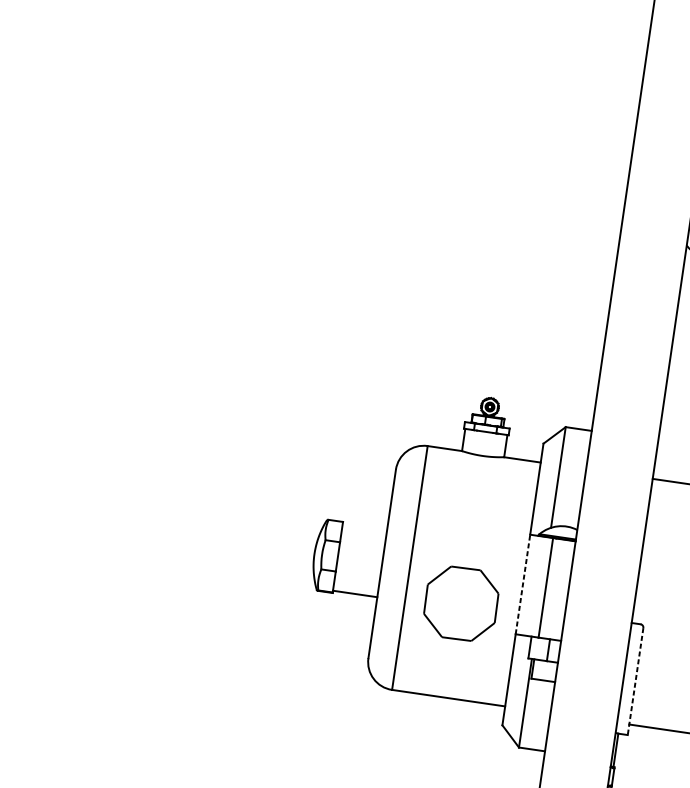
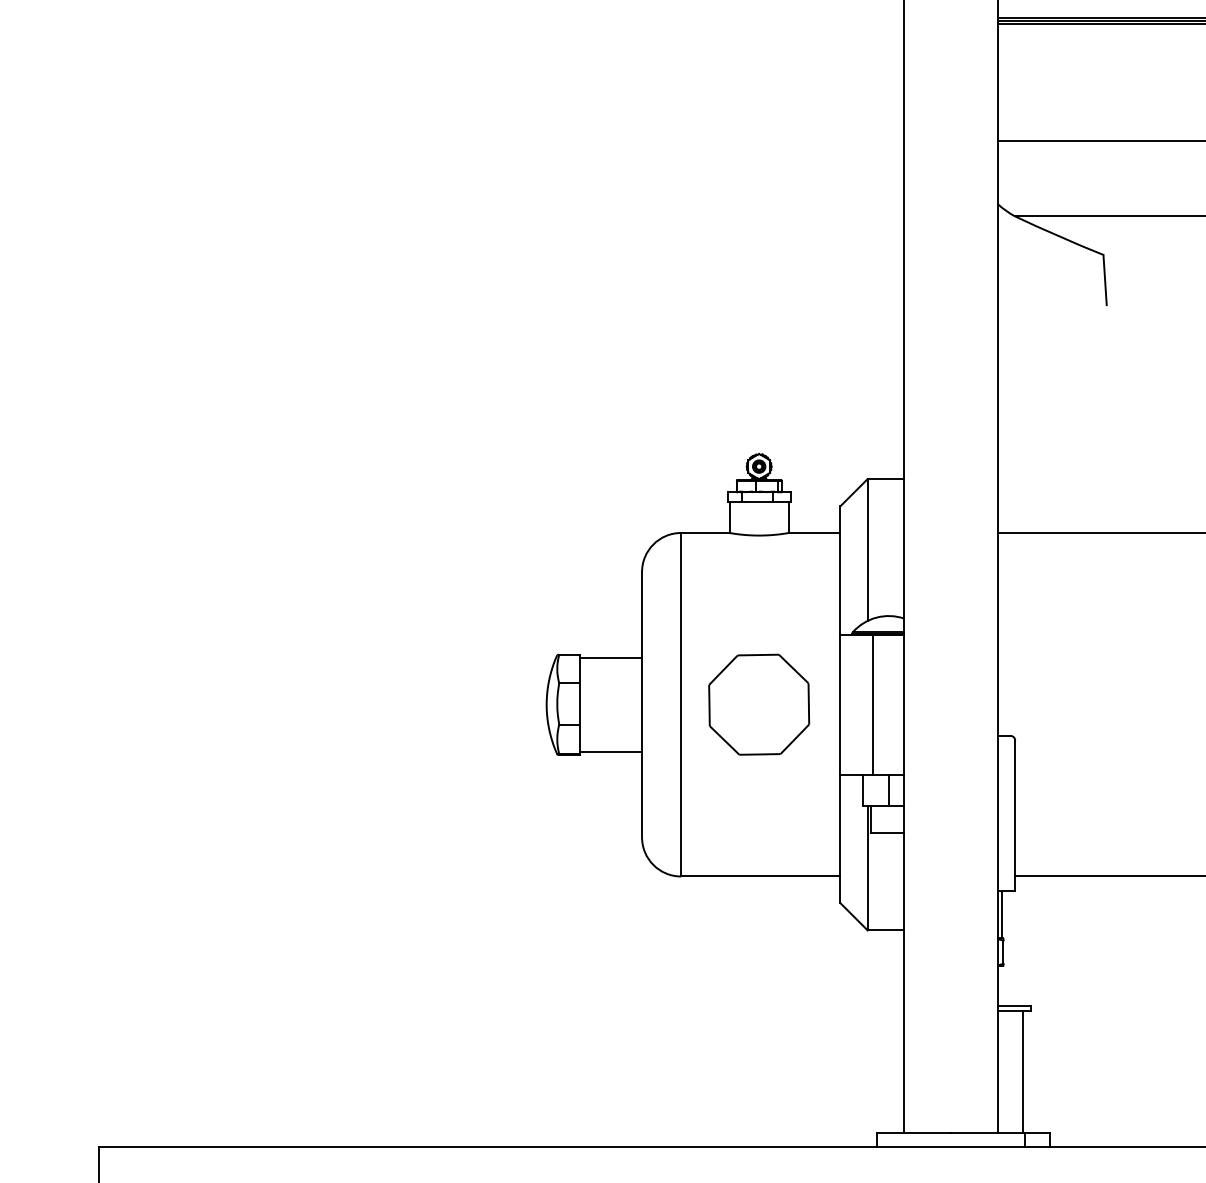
line: (364, 527) -> (610, 657), added
line: (523, 584) -> (840, 704), dashed -> solid
part: (461, 603) -> (759, 704), moved
line: (635, 681) -> (1015, 816), dashed -> solid

